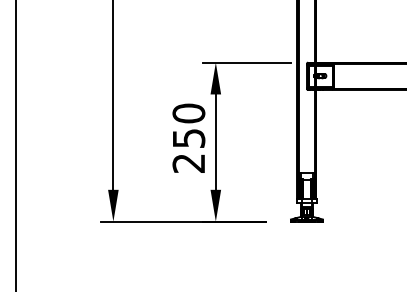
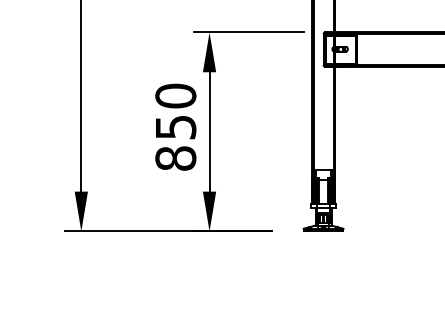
text: (188, 163) -> (175, 158), 250 -> 850

